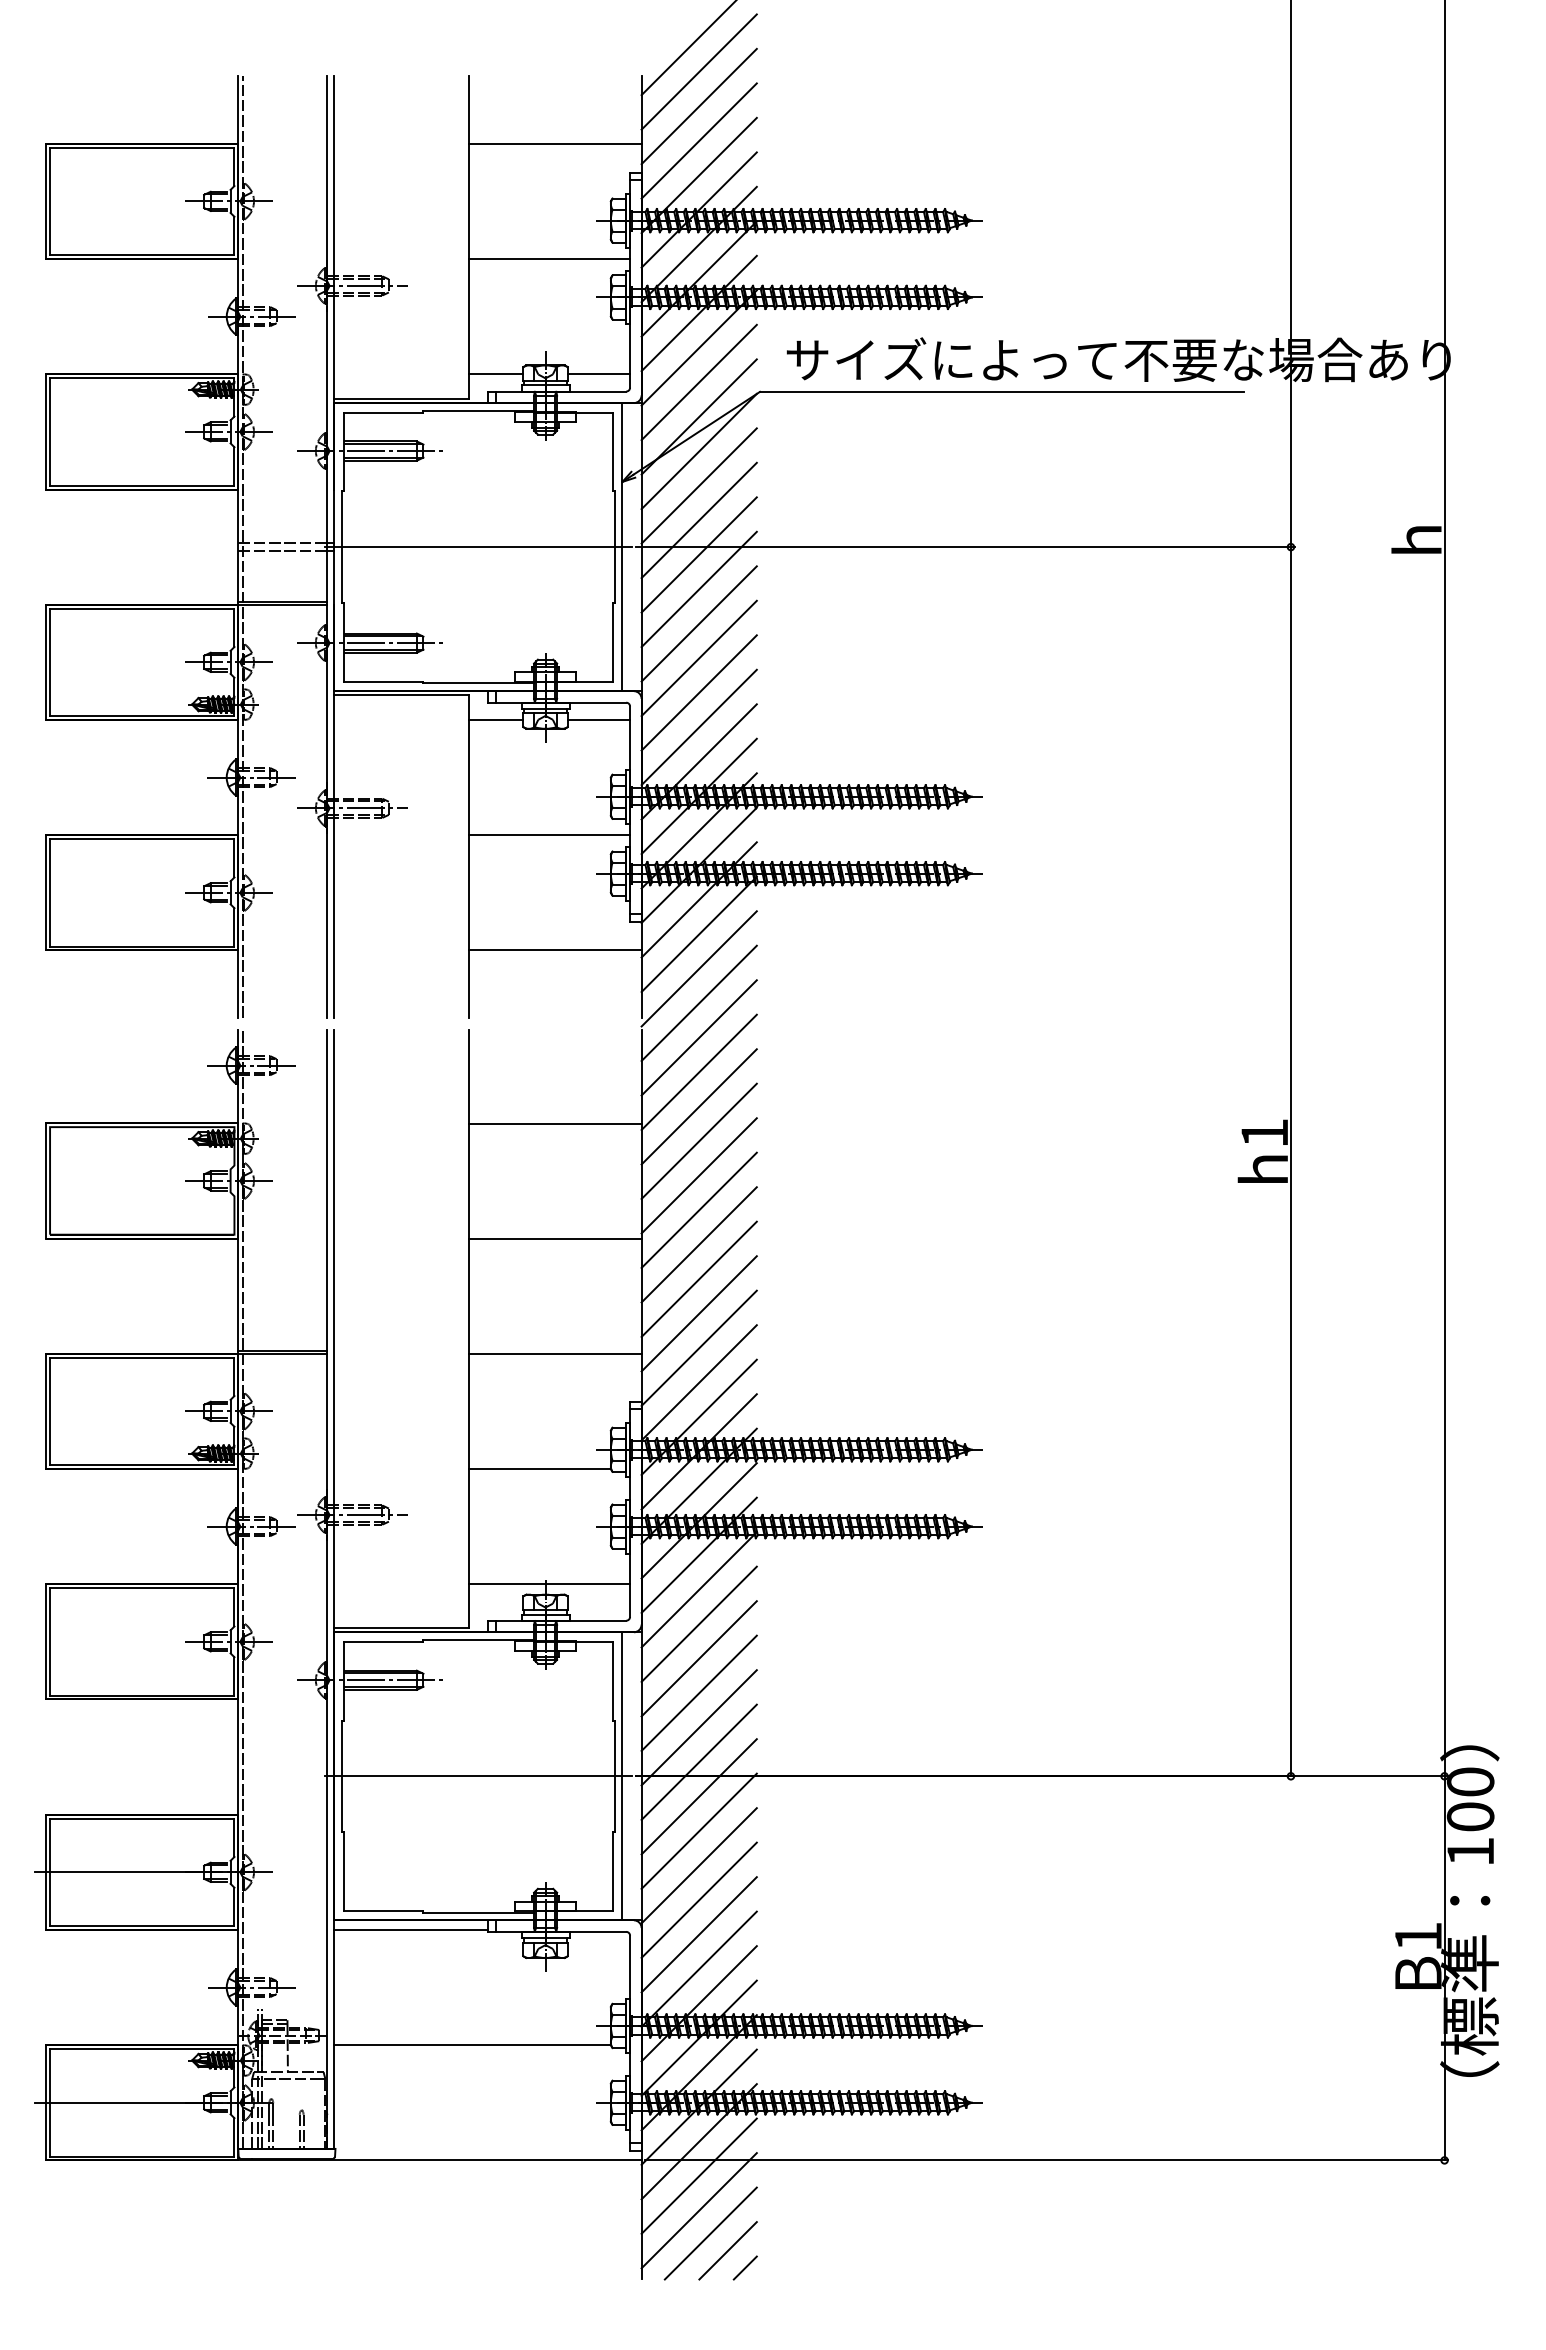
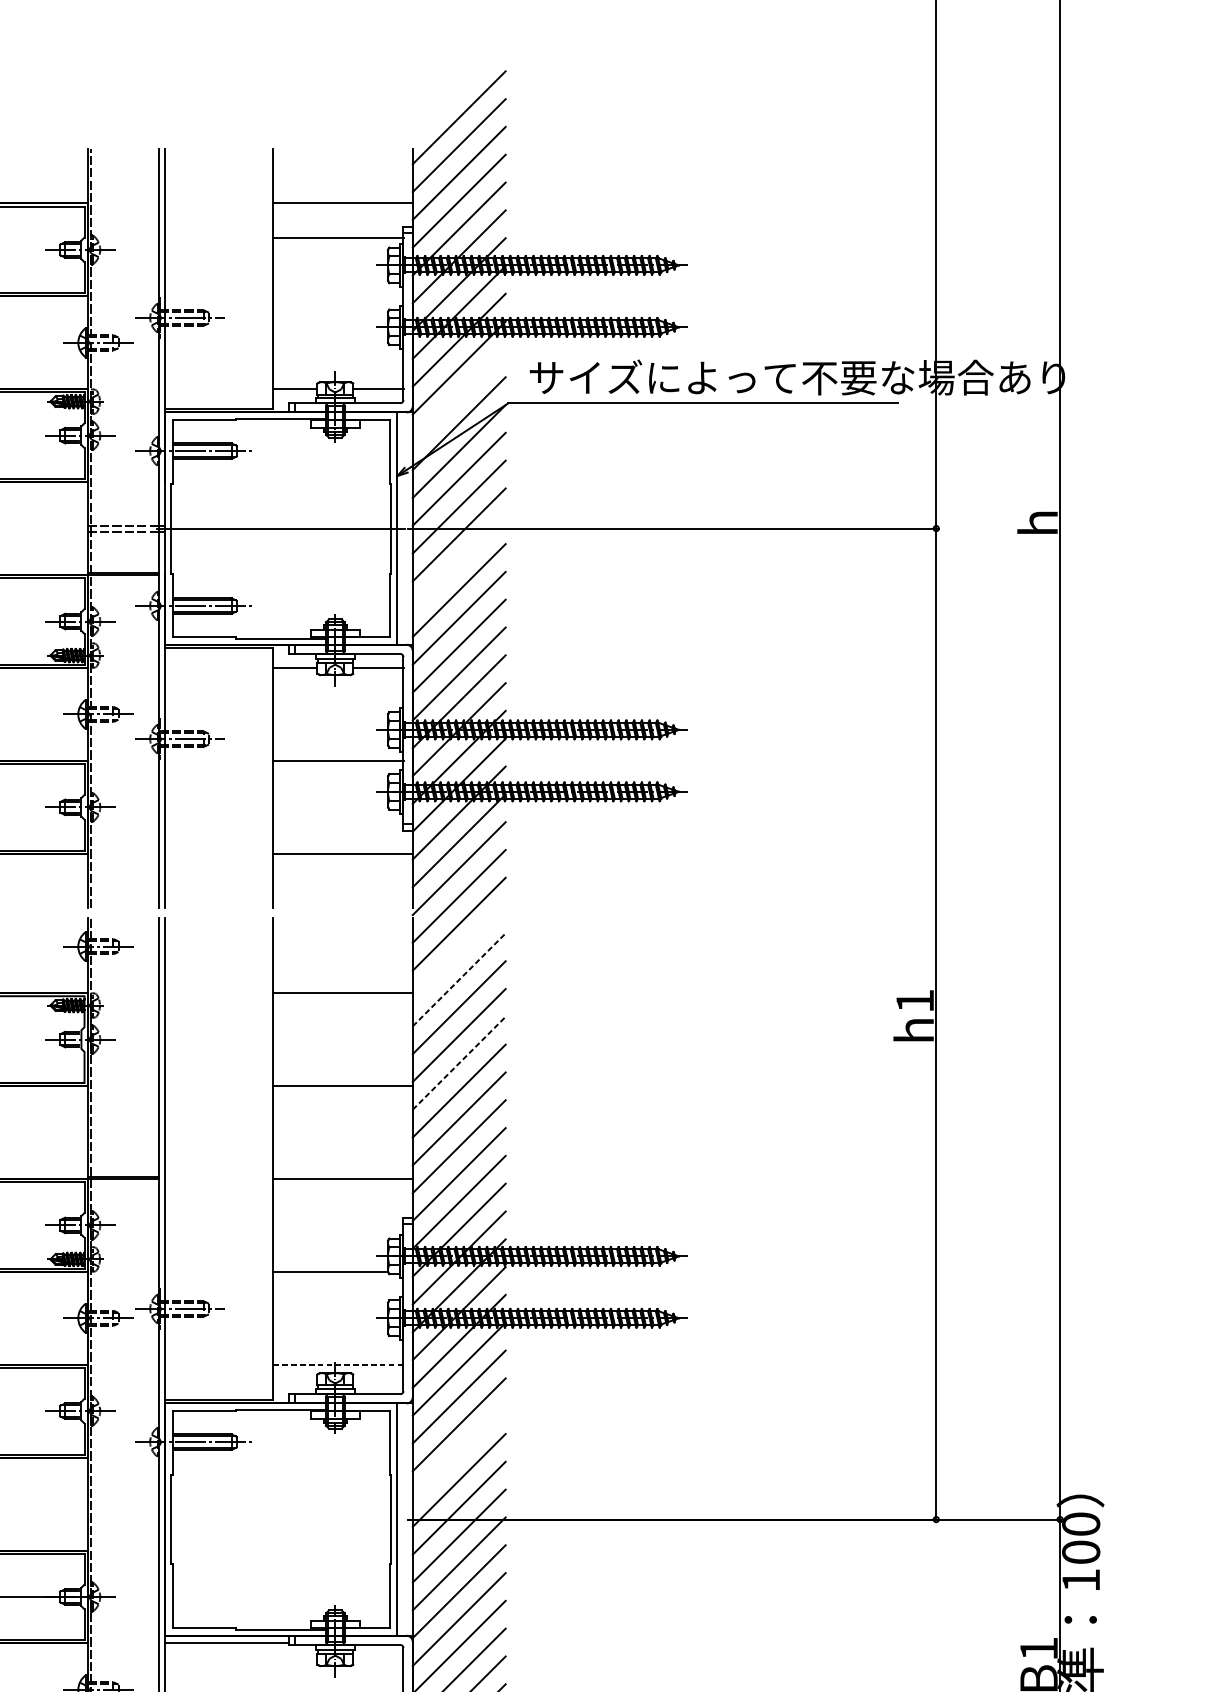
line: (549, 259) -> (338, 238), moved
line: (698, 382) -> (458, 395), removed
line: (698, 589) -> (458, 562), removed
line: (698, 1071) -> (458, 951), removed
line: (699, 1106) -> (459, 979), solid -> dashed
line: (699, 1209) -> (459, 1062), solid -> dashed
line: (549, 1584) -> (338, 1364), solid -> dashed
line: (698, 1692) -> (458, 1452), removed
line: (477, 1776) -> (280, 1519), removed

